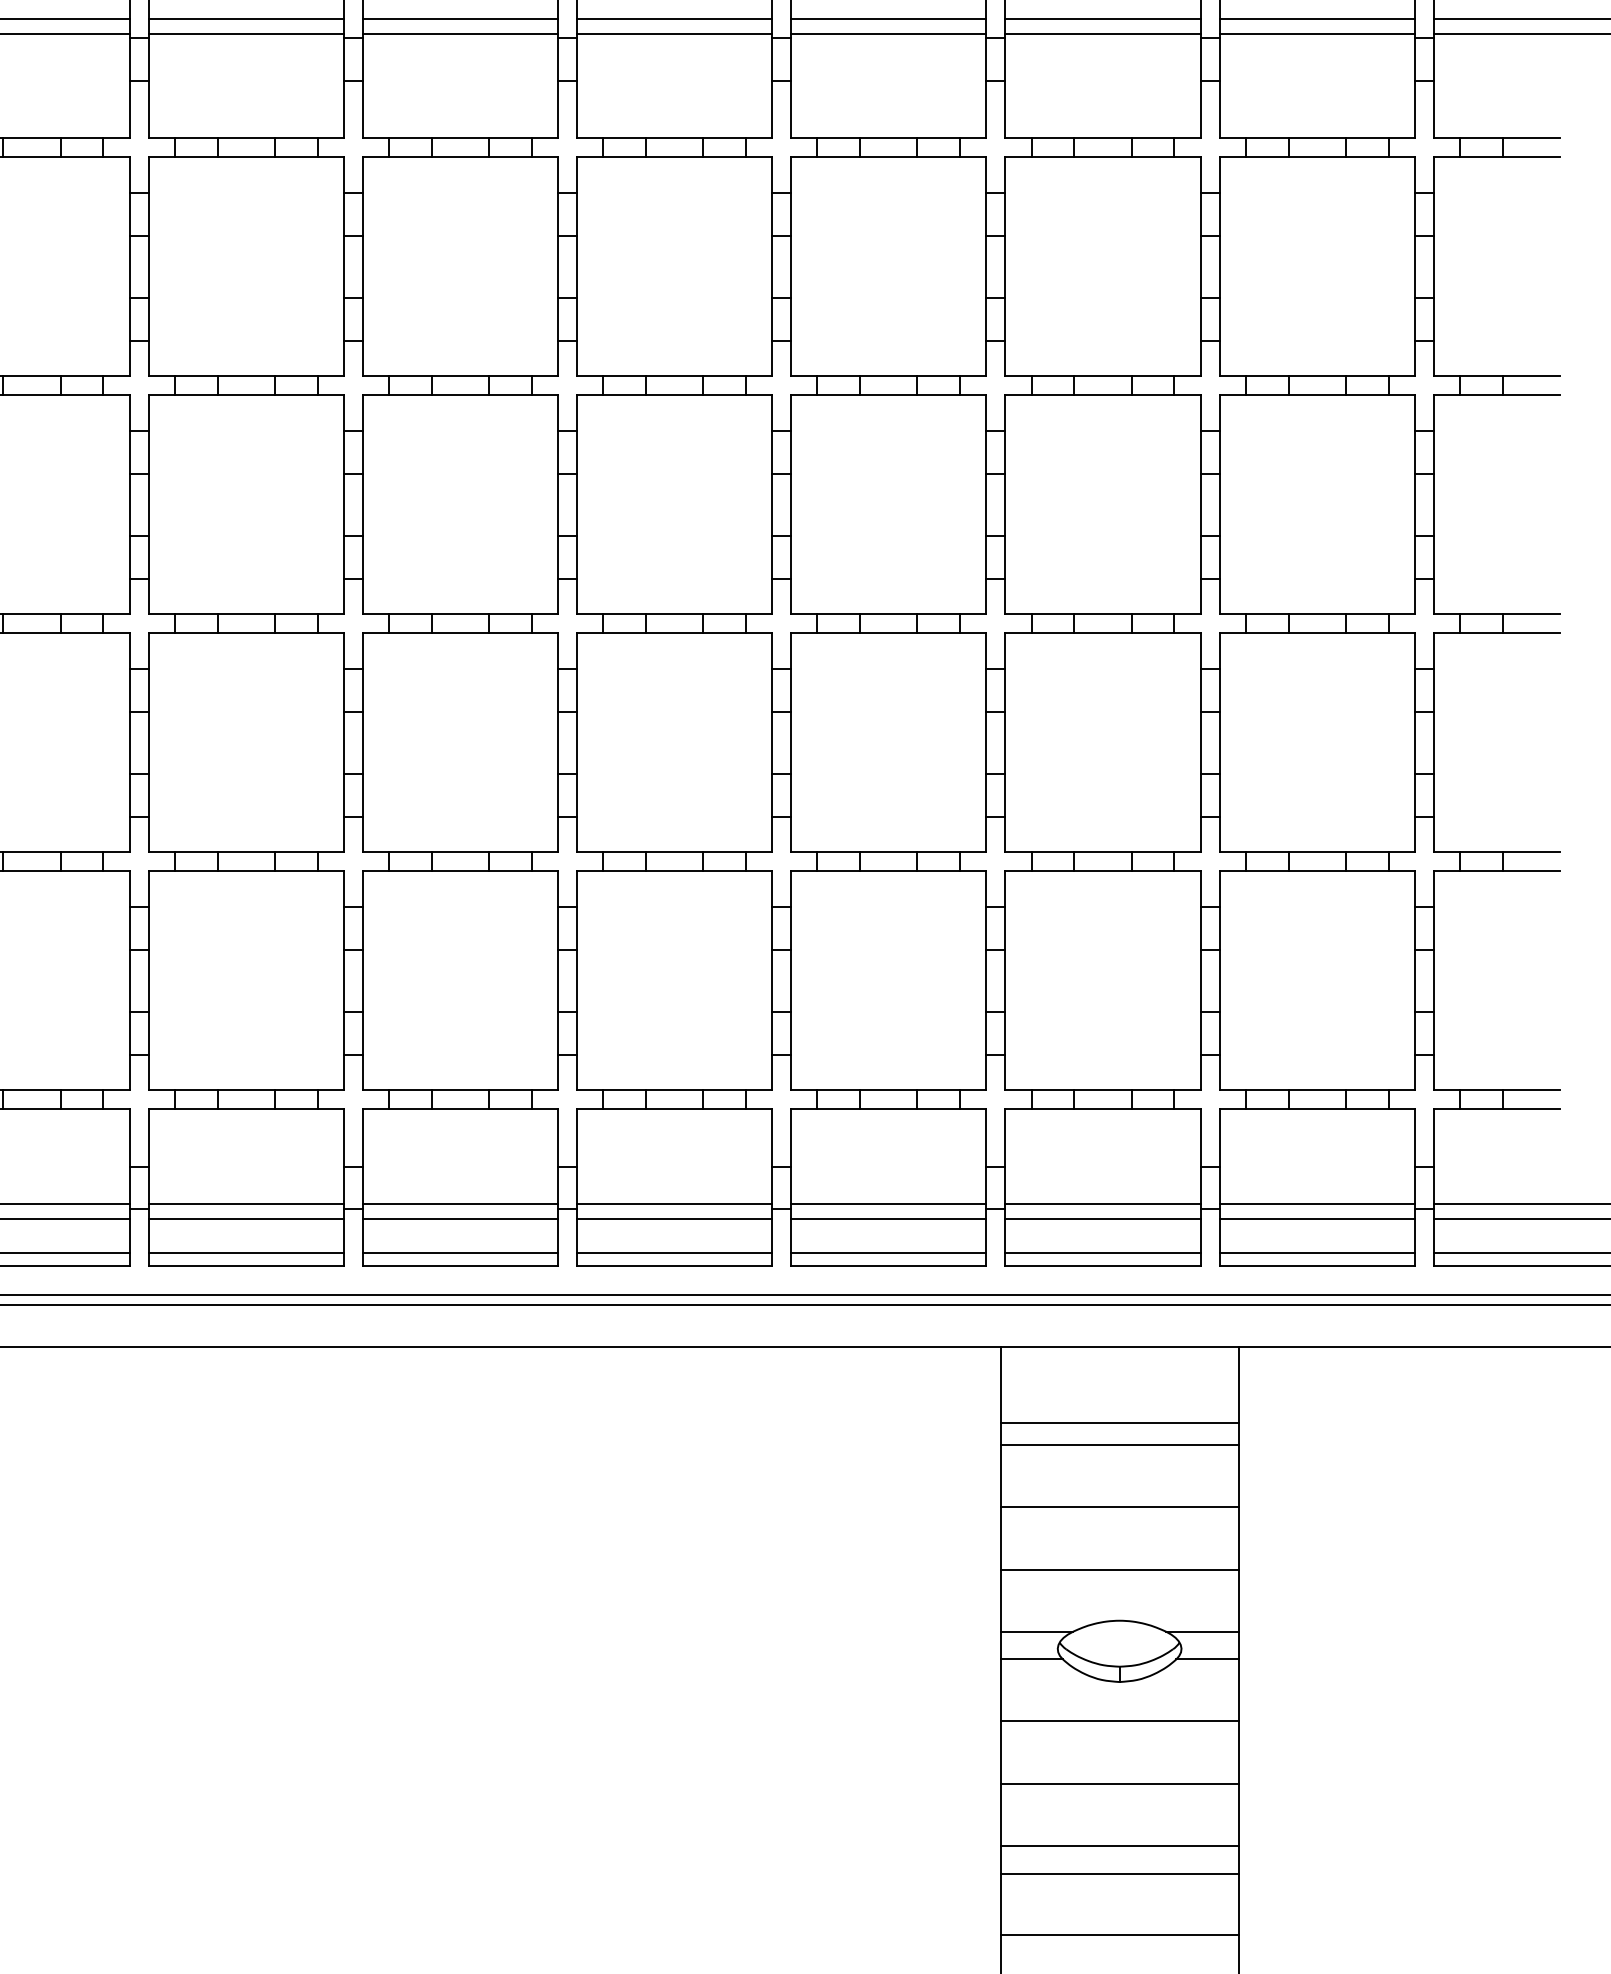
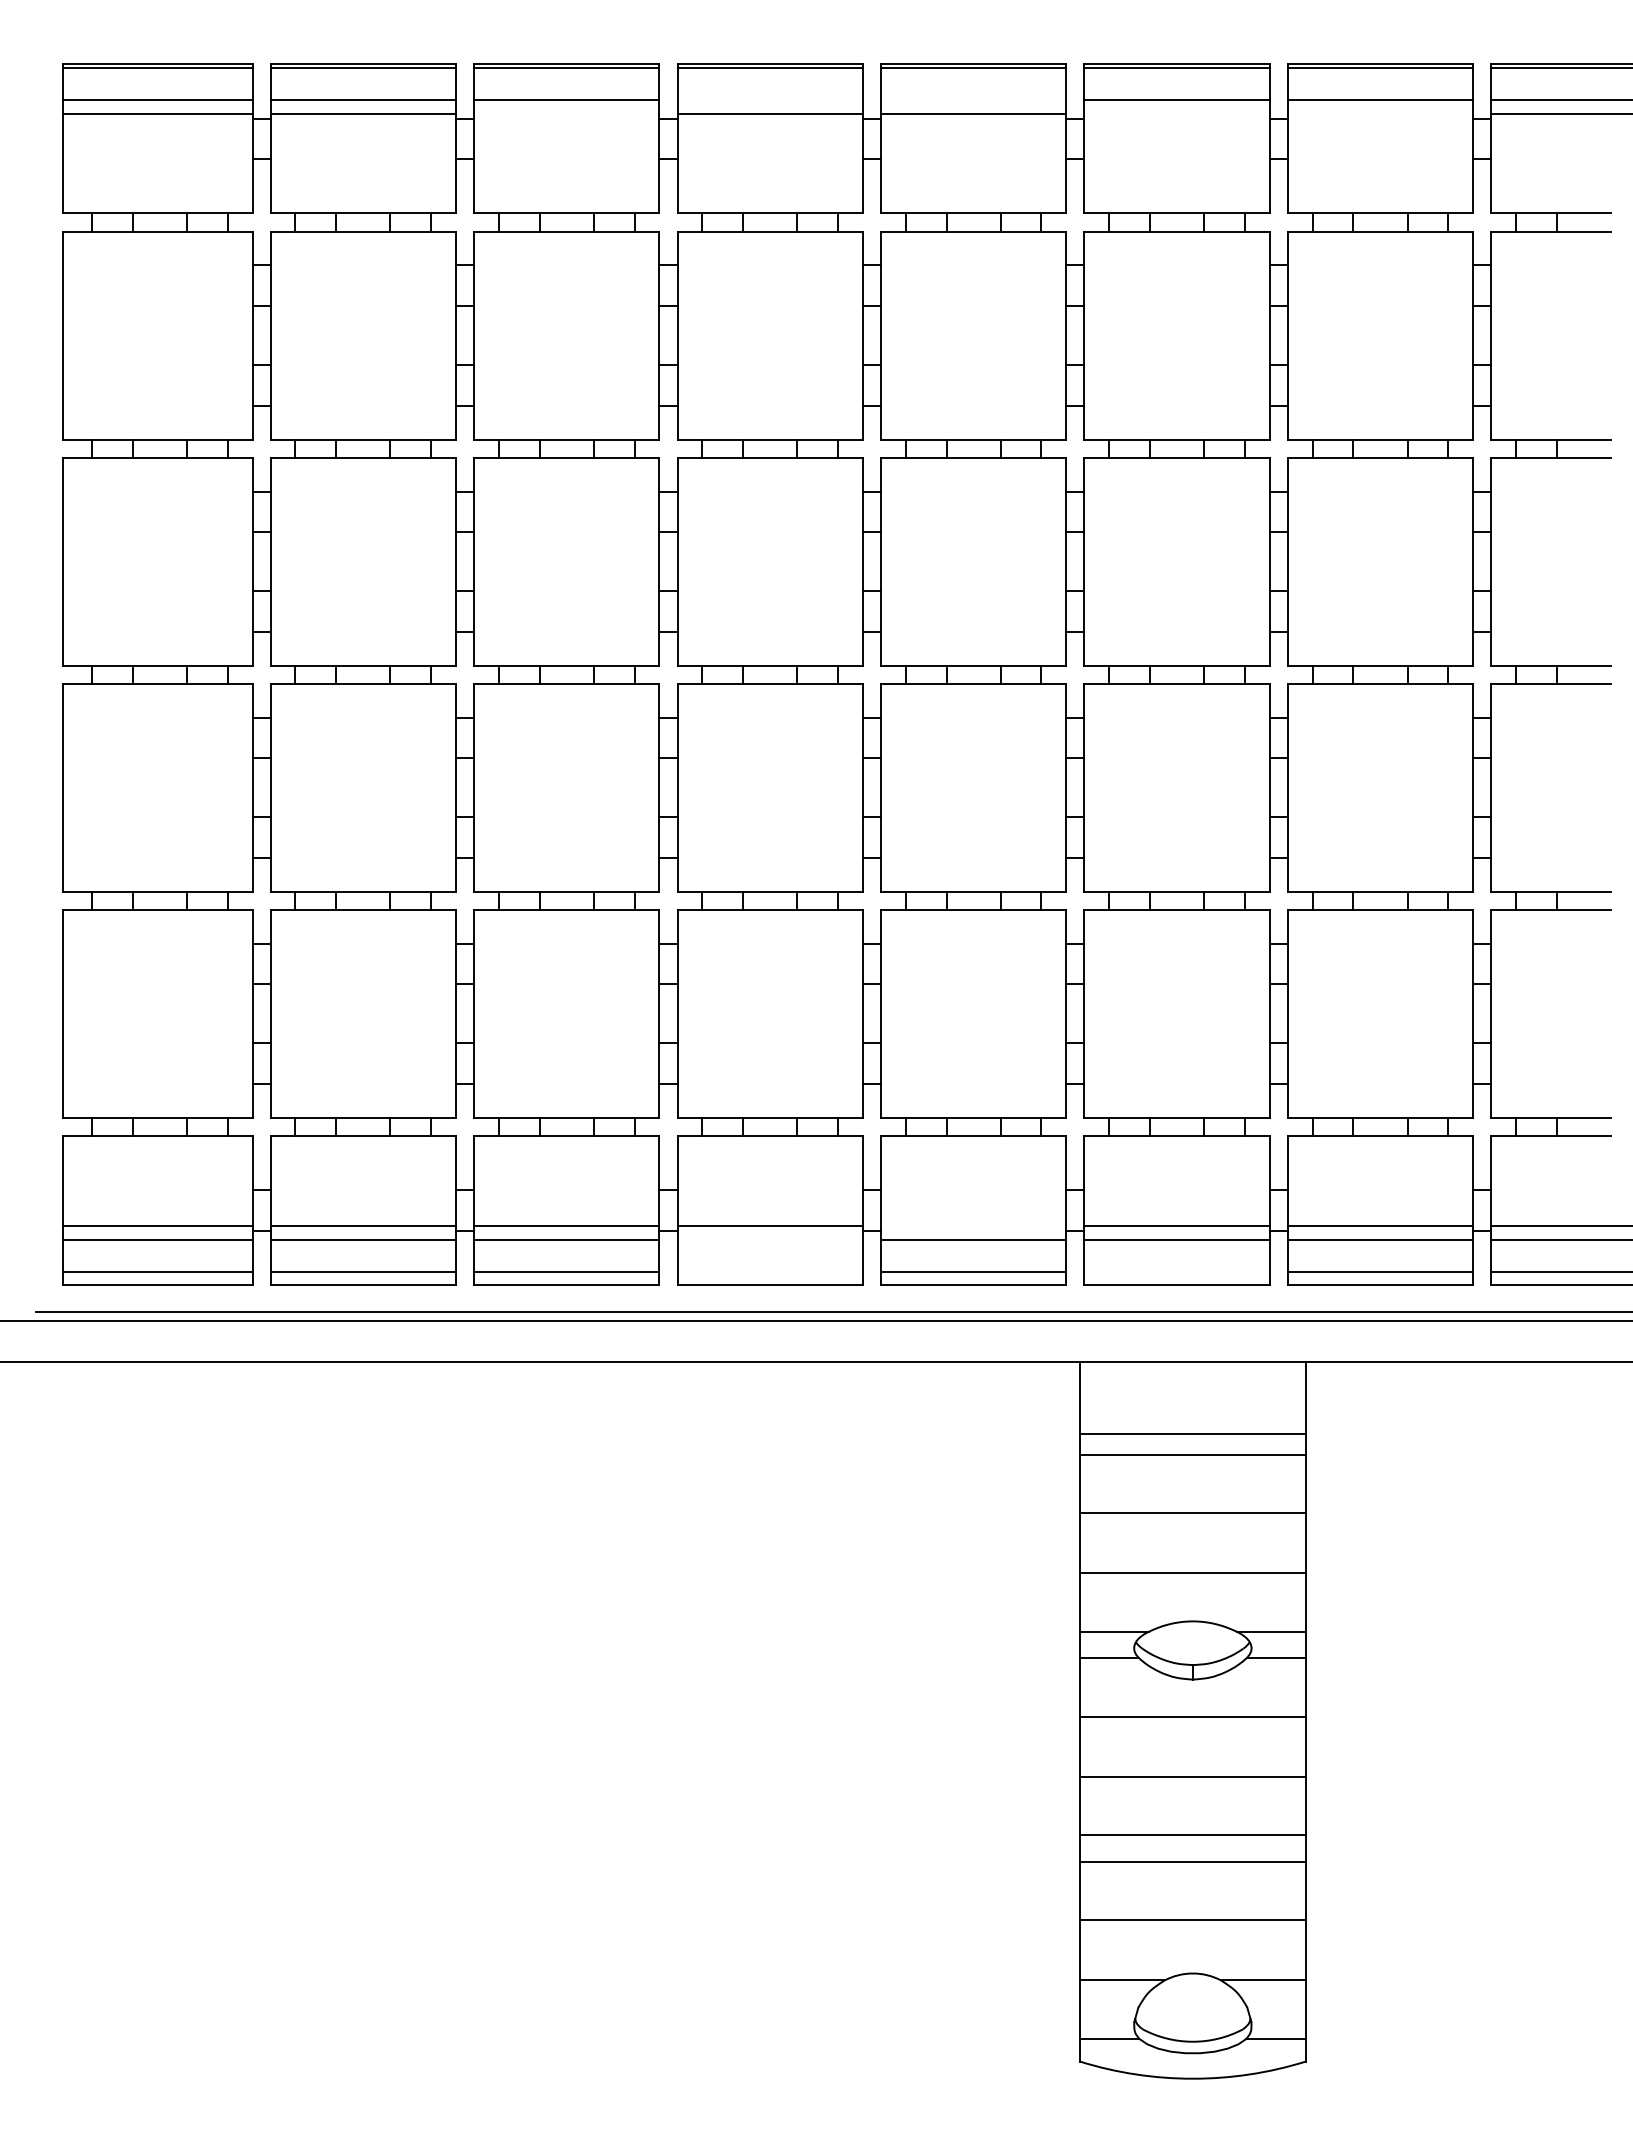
line: (673, 19) -> (769, 100), removed
line: (888, 19) -> (973, 100), removed
line: (460, 34) -> (566, 114), removed
line: (1102, 34) -> (1176, 114), removed
line: (1317, 34) -> (1380, 114), removed
line: (888, 1203) -> (973, 1225), removed
line: (673, 1218) -> (769, 1239), removed
line: (673, 1253) -> (769, 1272), removed
line: (1102, 1253) -> (1176, 1272), removed

